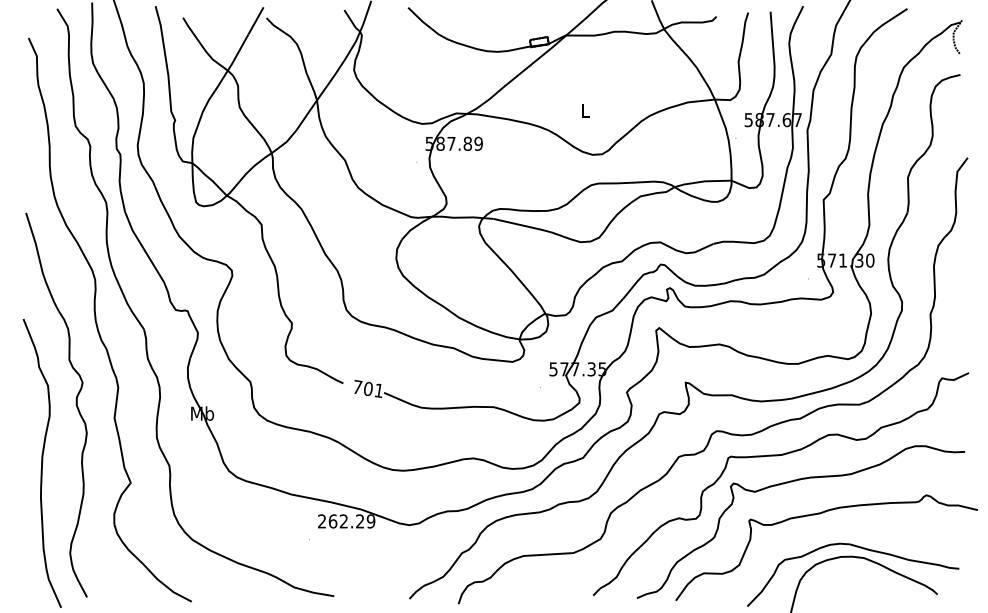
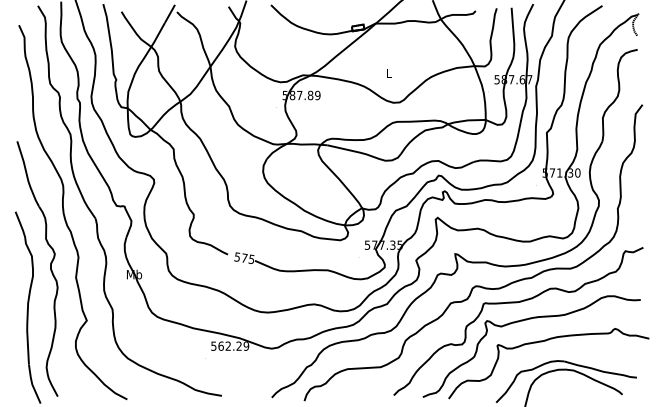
text: (368, 389) -> (244, 258), 701 -> 575
text: (321, 520) -> (213, 345), 262.29 -> 562.29

